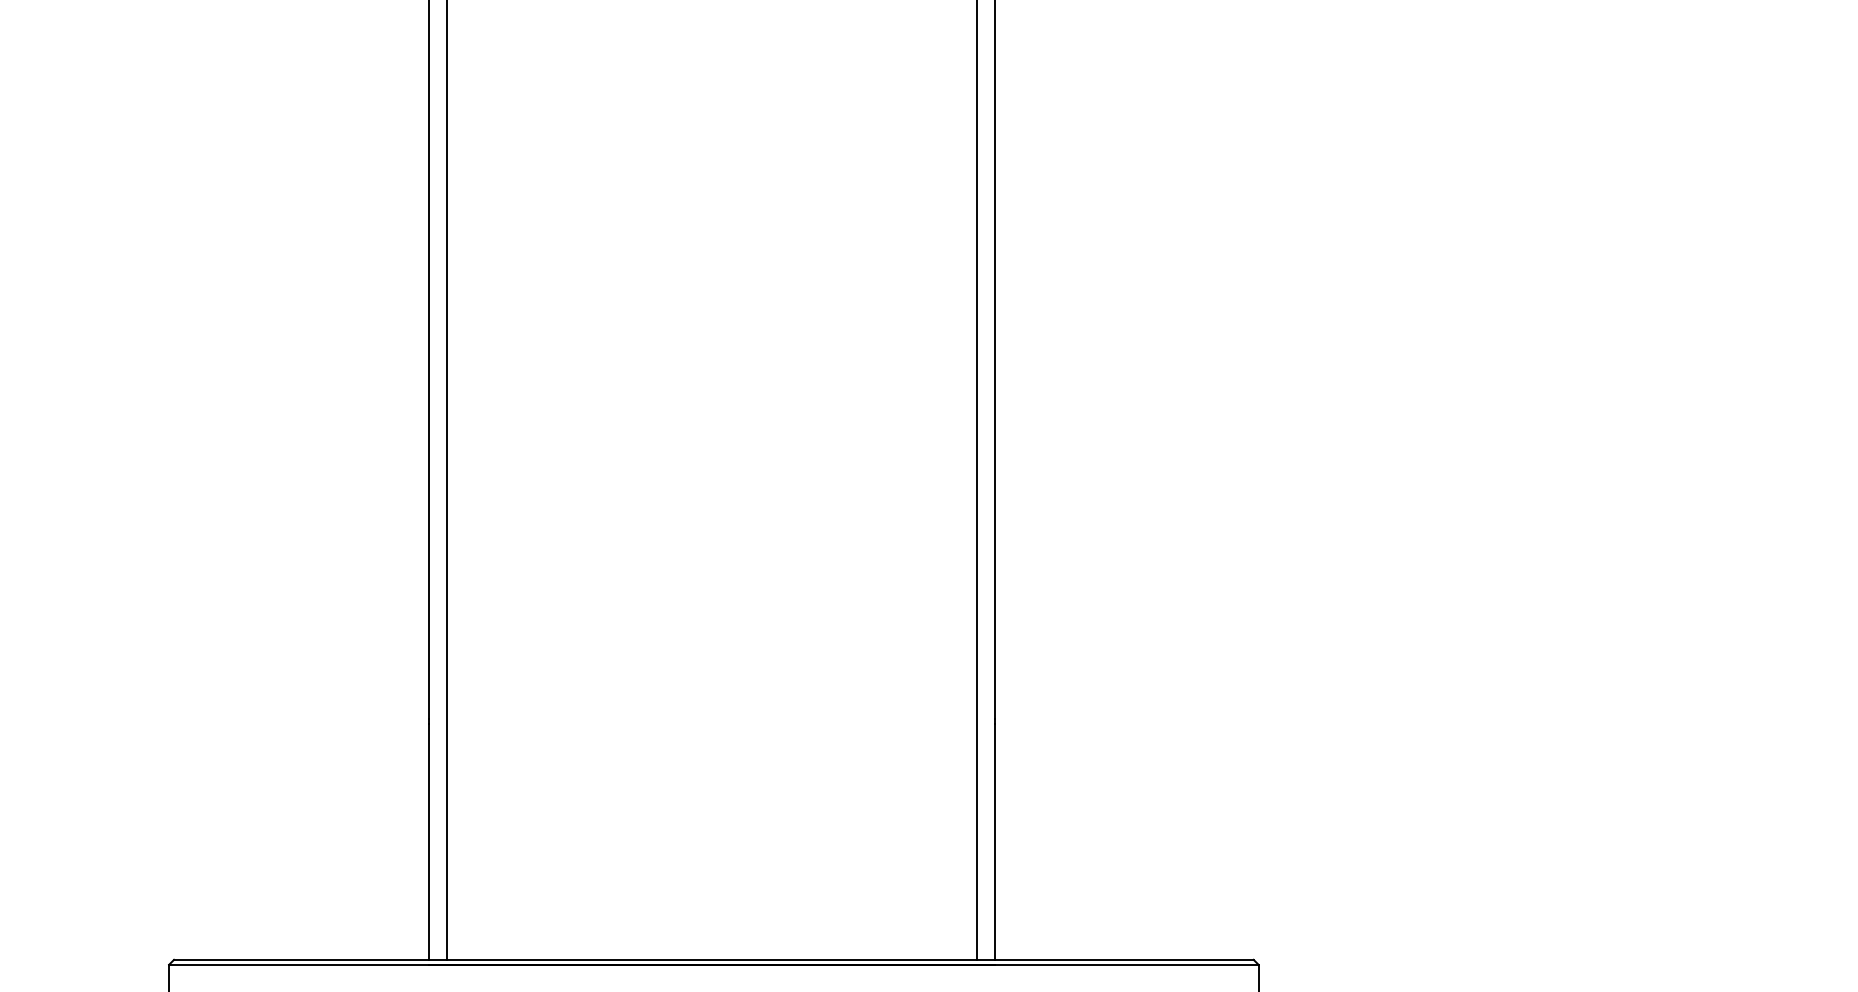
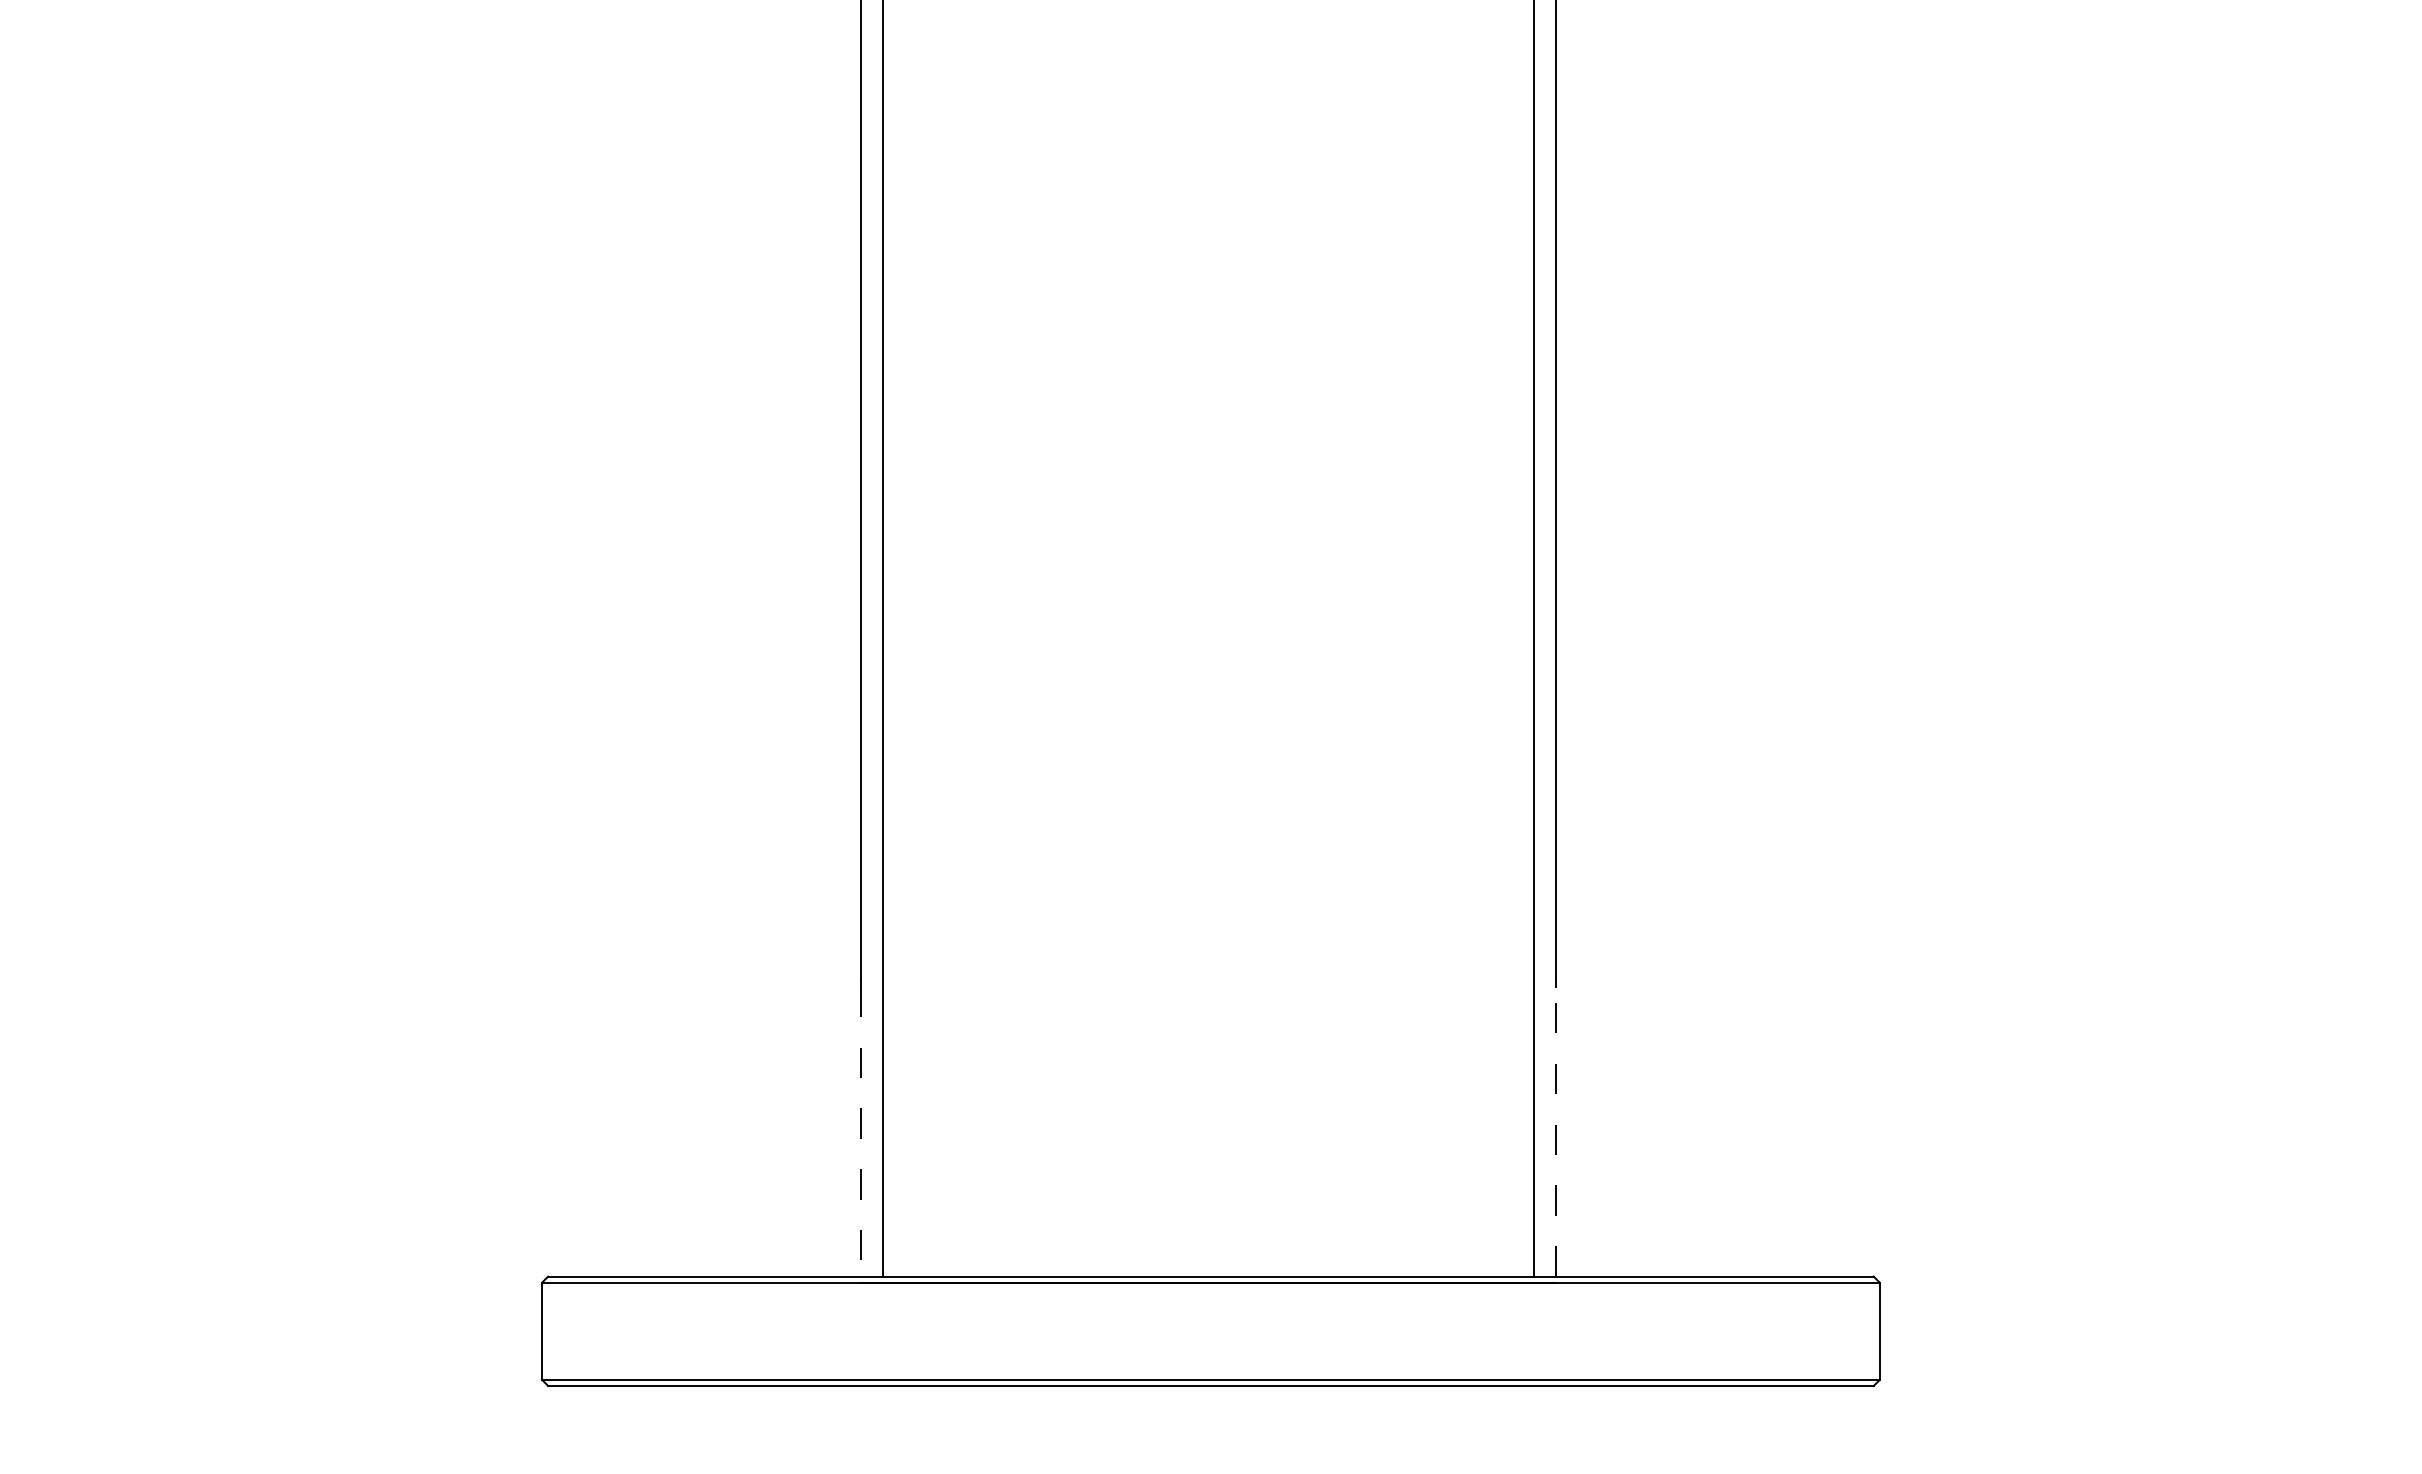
line: (429, 841) -> (861, 1131), solid -> dashed
line: (995, 841) -> (1556, 1131), solid -> dashed

